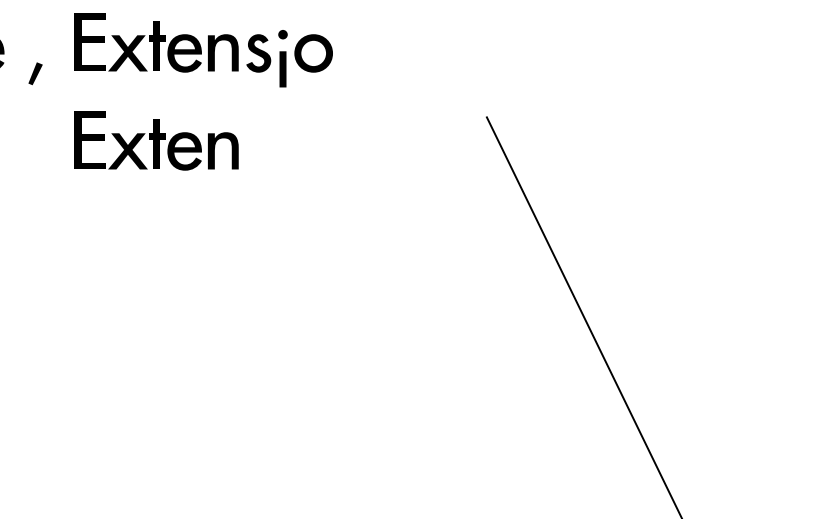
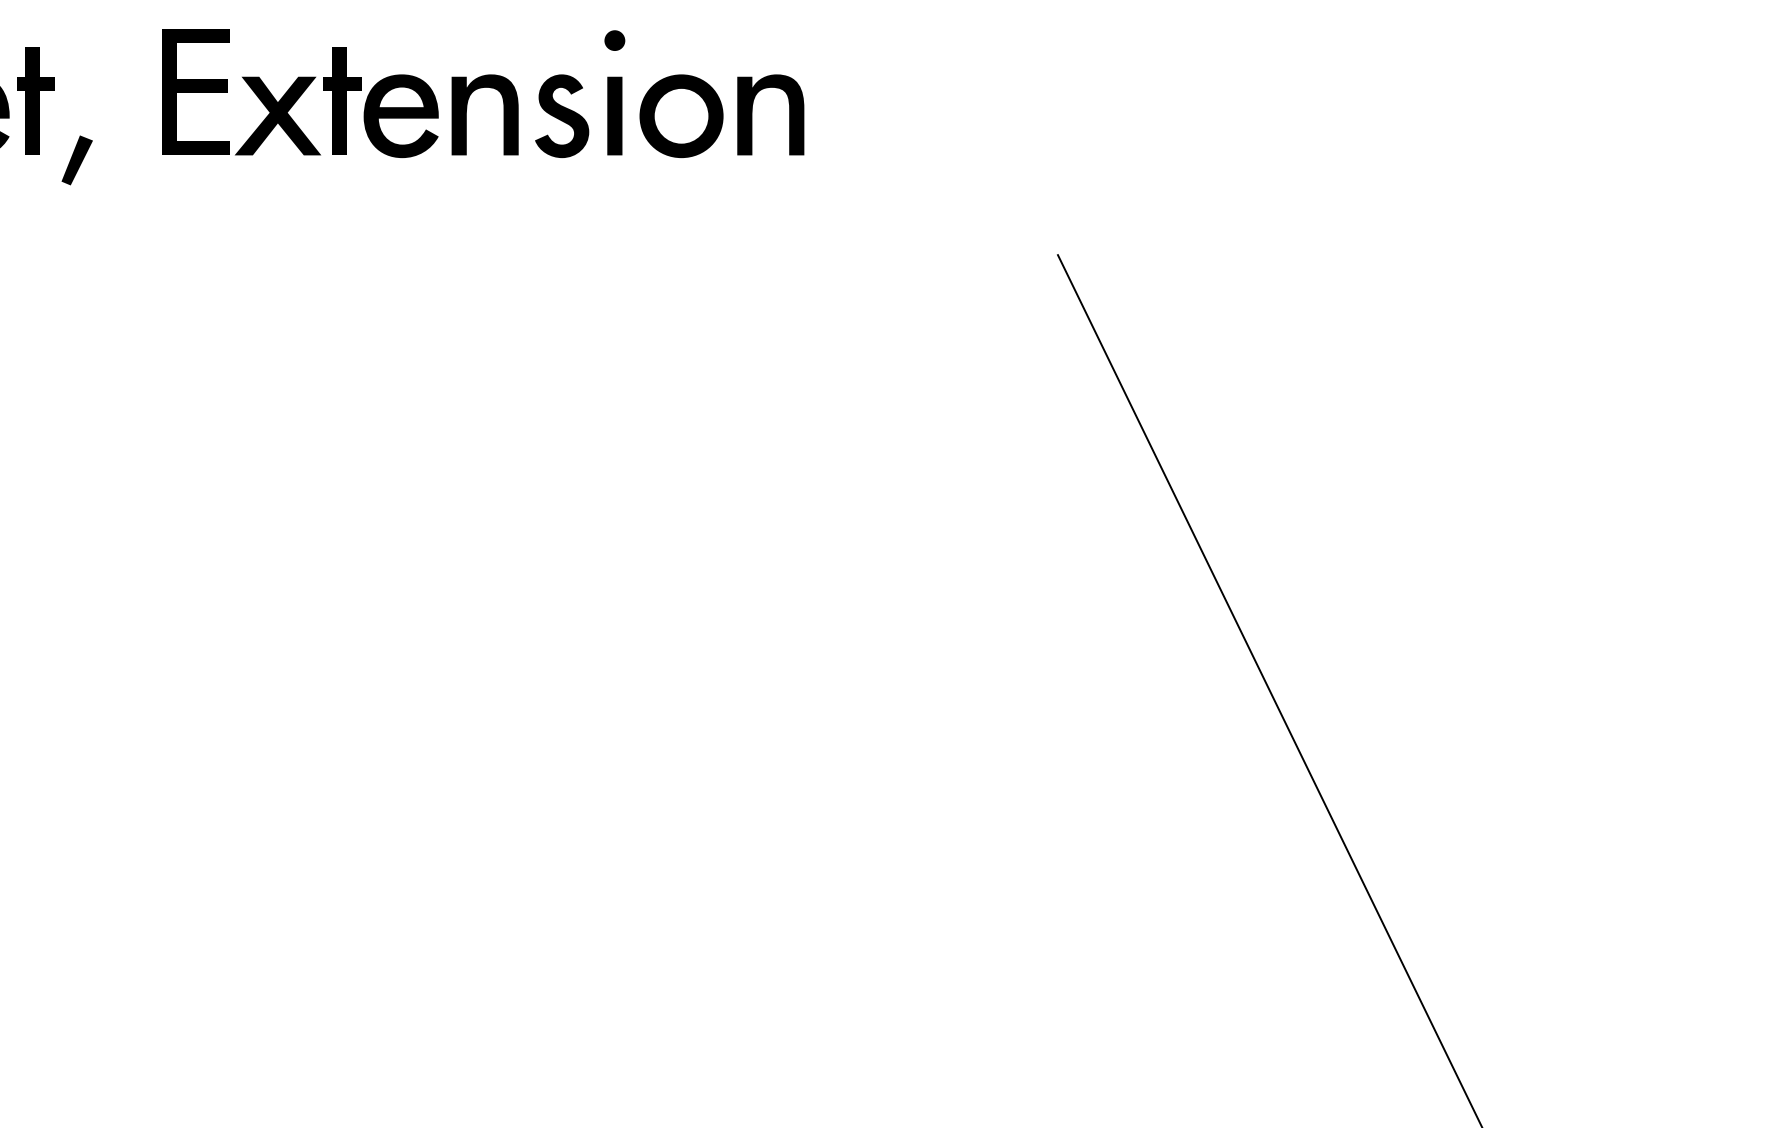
fill: (16, 46) -> (35, 101), added
fill: (354, 52) -> (770, 114), added
part: (282, 58) -> (613, 92), moved
part: (156, 140) -> (339, 305), removed

